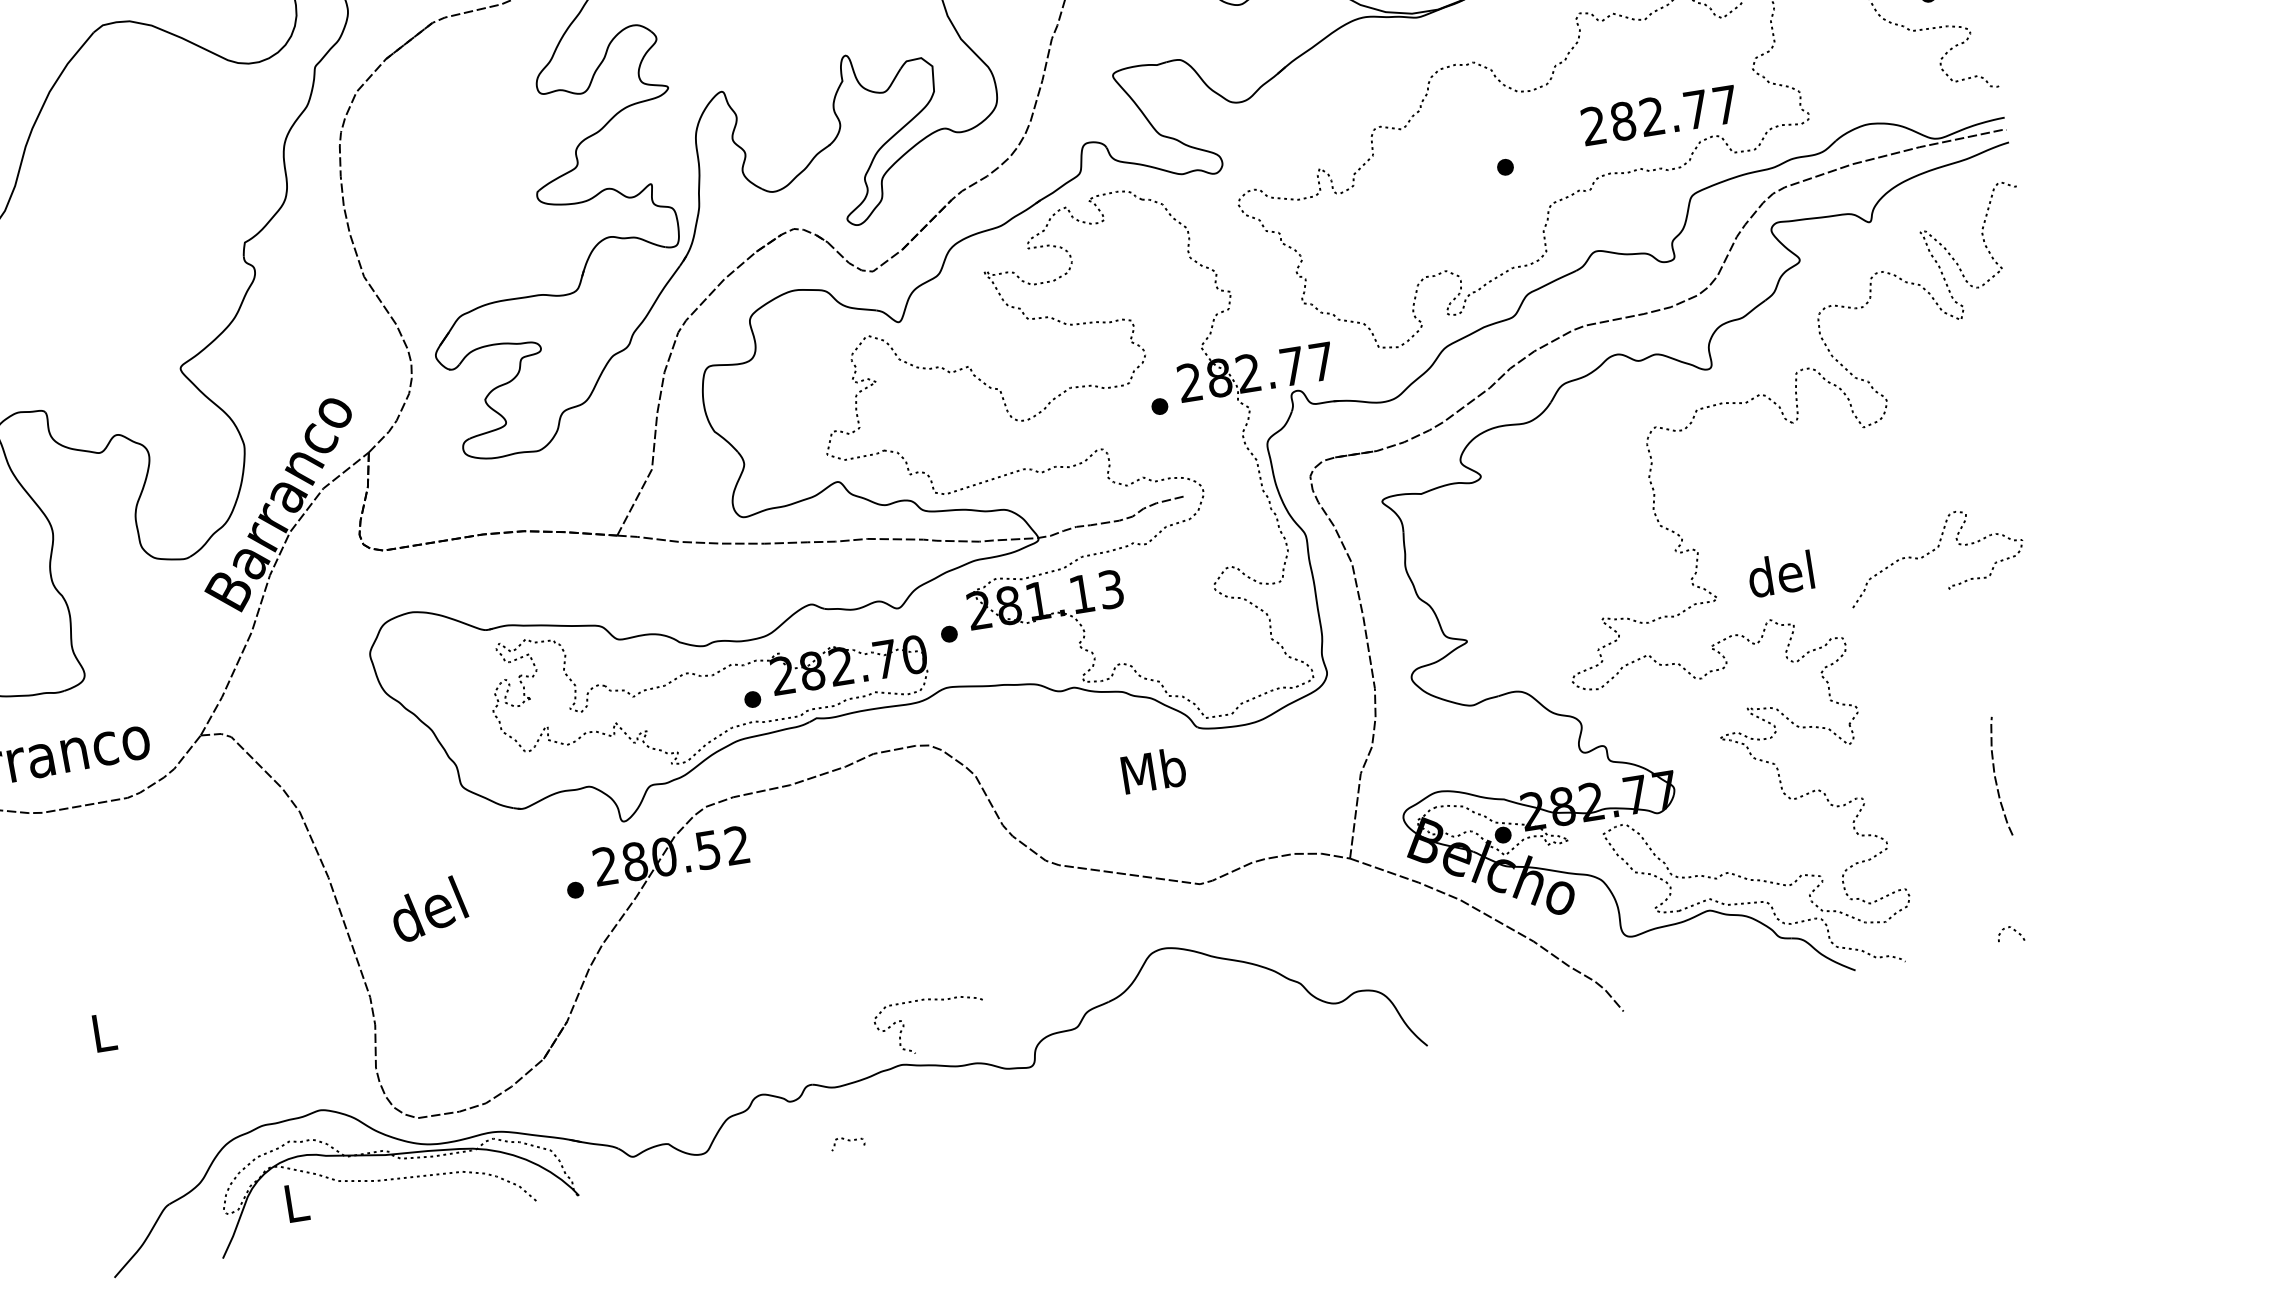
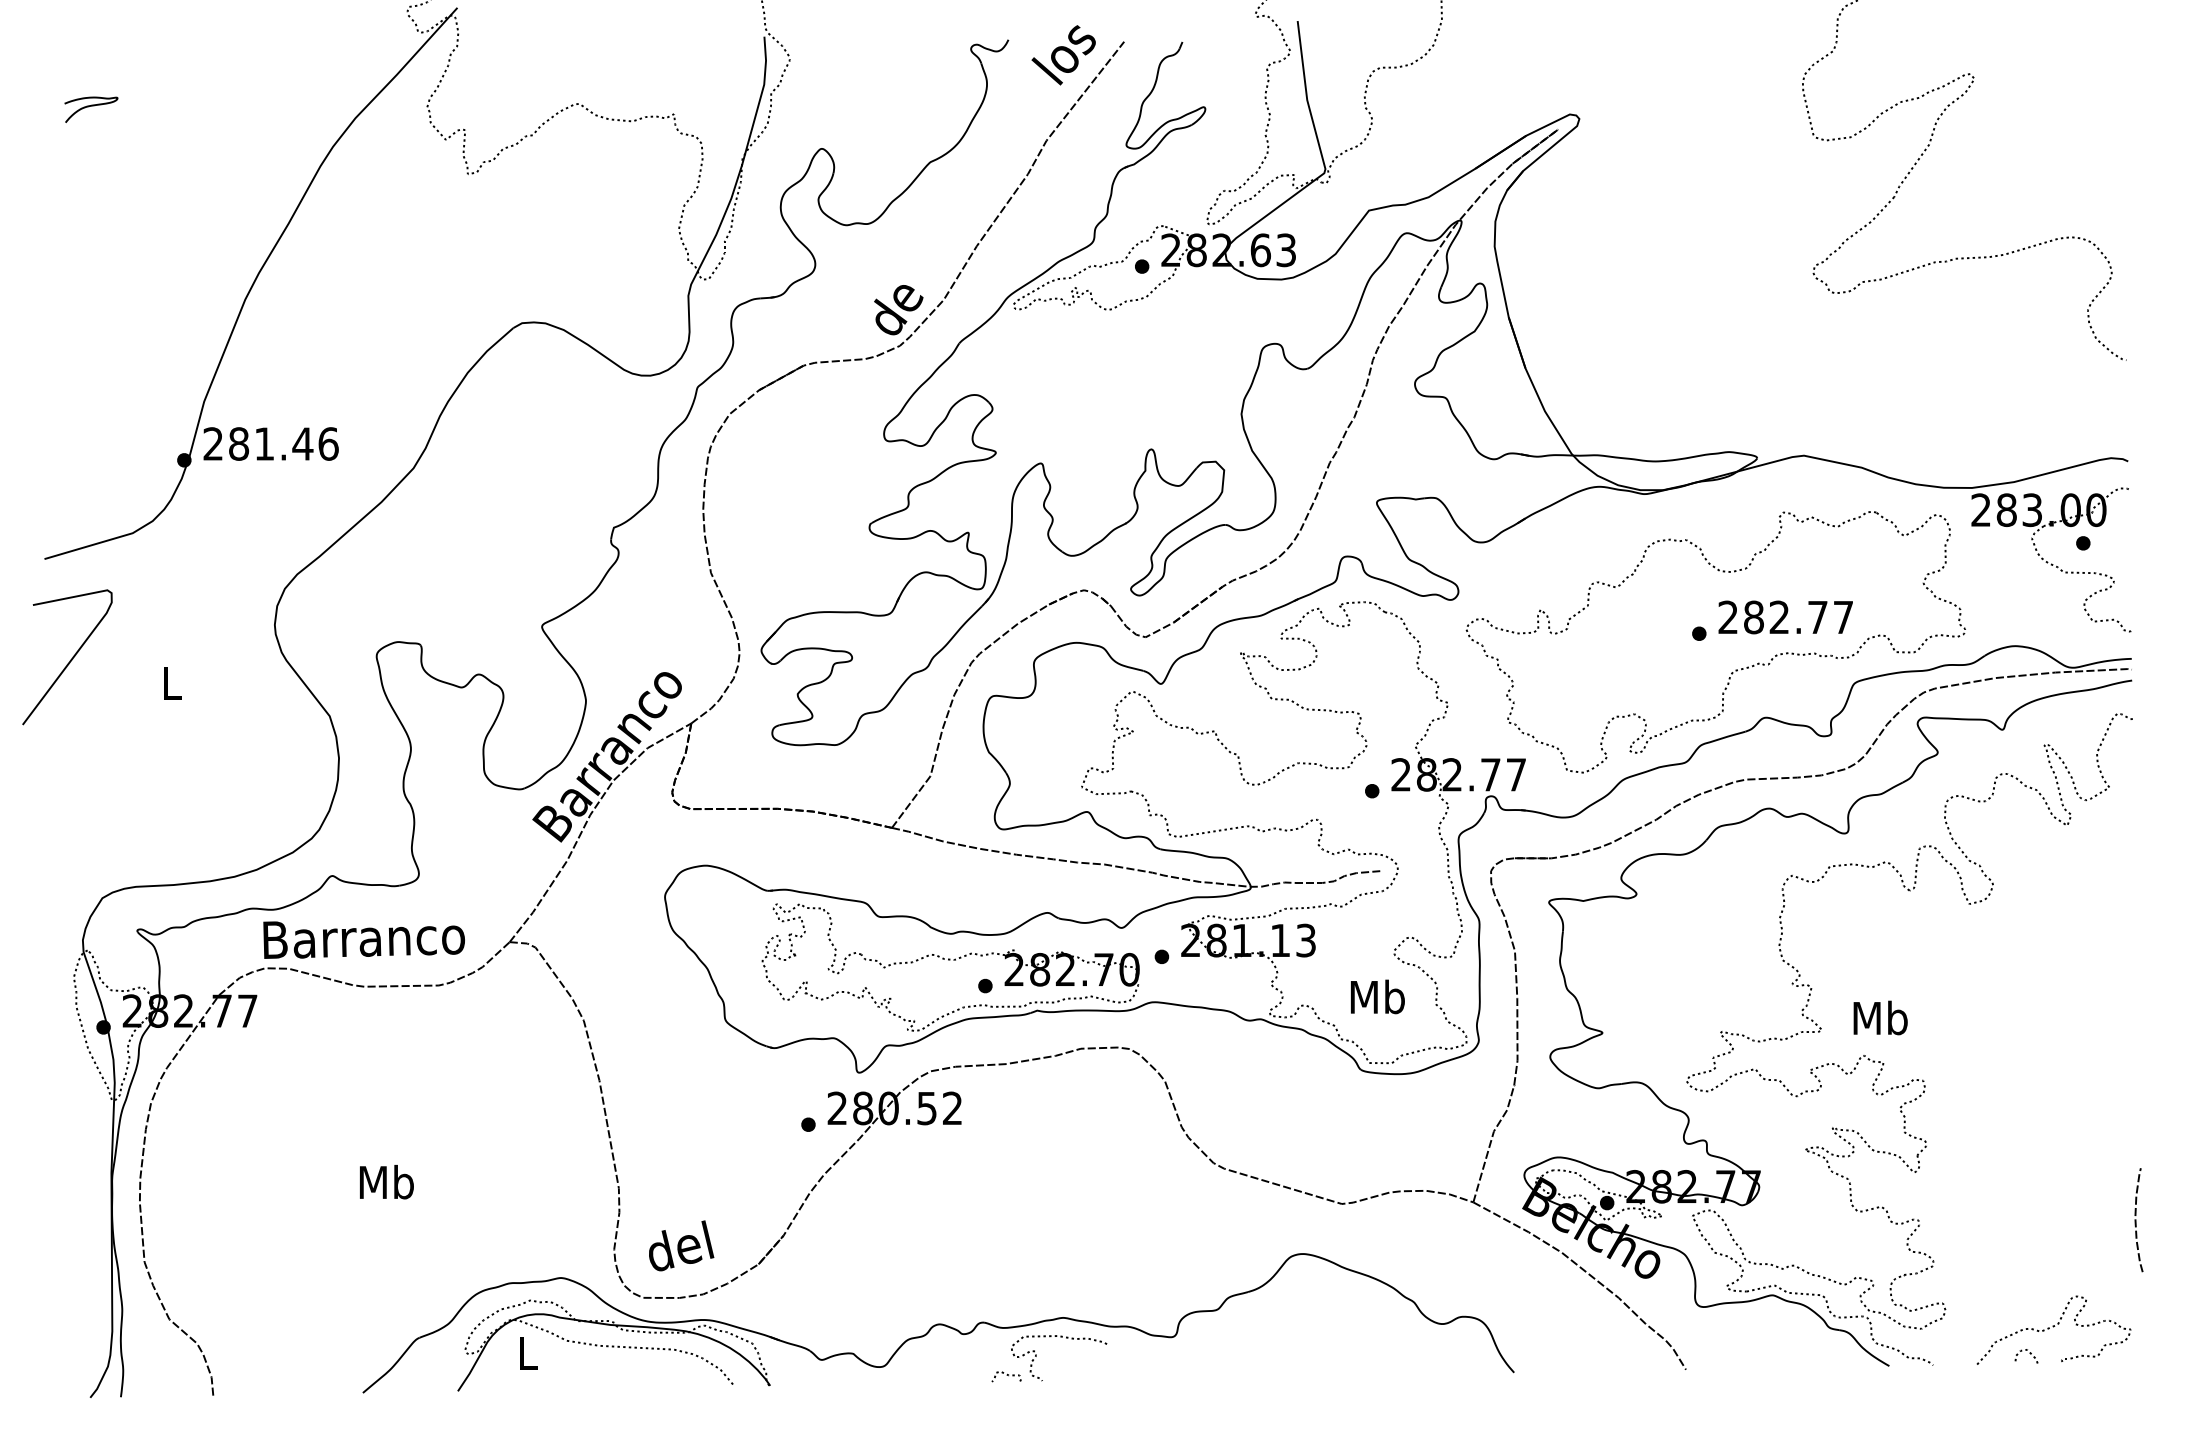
text: (1659, 115) -> (1785, 617), moved
curve: (1933, 551) -> (2053, 1327), moved
text: (1781, 573) -> (1879, 1017), del -> Mb
text: (1153, 770) -> (1377, 996), moved
curve: (1996, 777) -> (2136, 1220), moved
text: (429, 908) -> (681, 1245), moved
curve: (928, 1000) -> (1060, 1337), moved
text: (103, 1031) -> (386, 1181), L -> Mb

